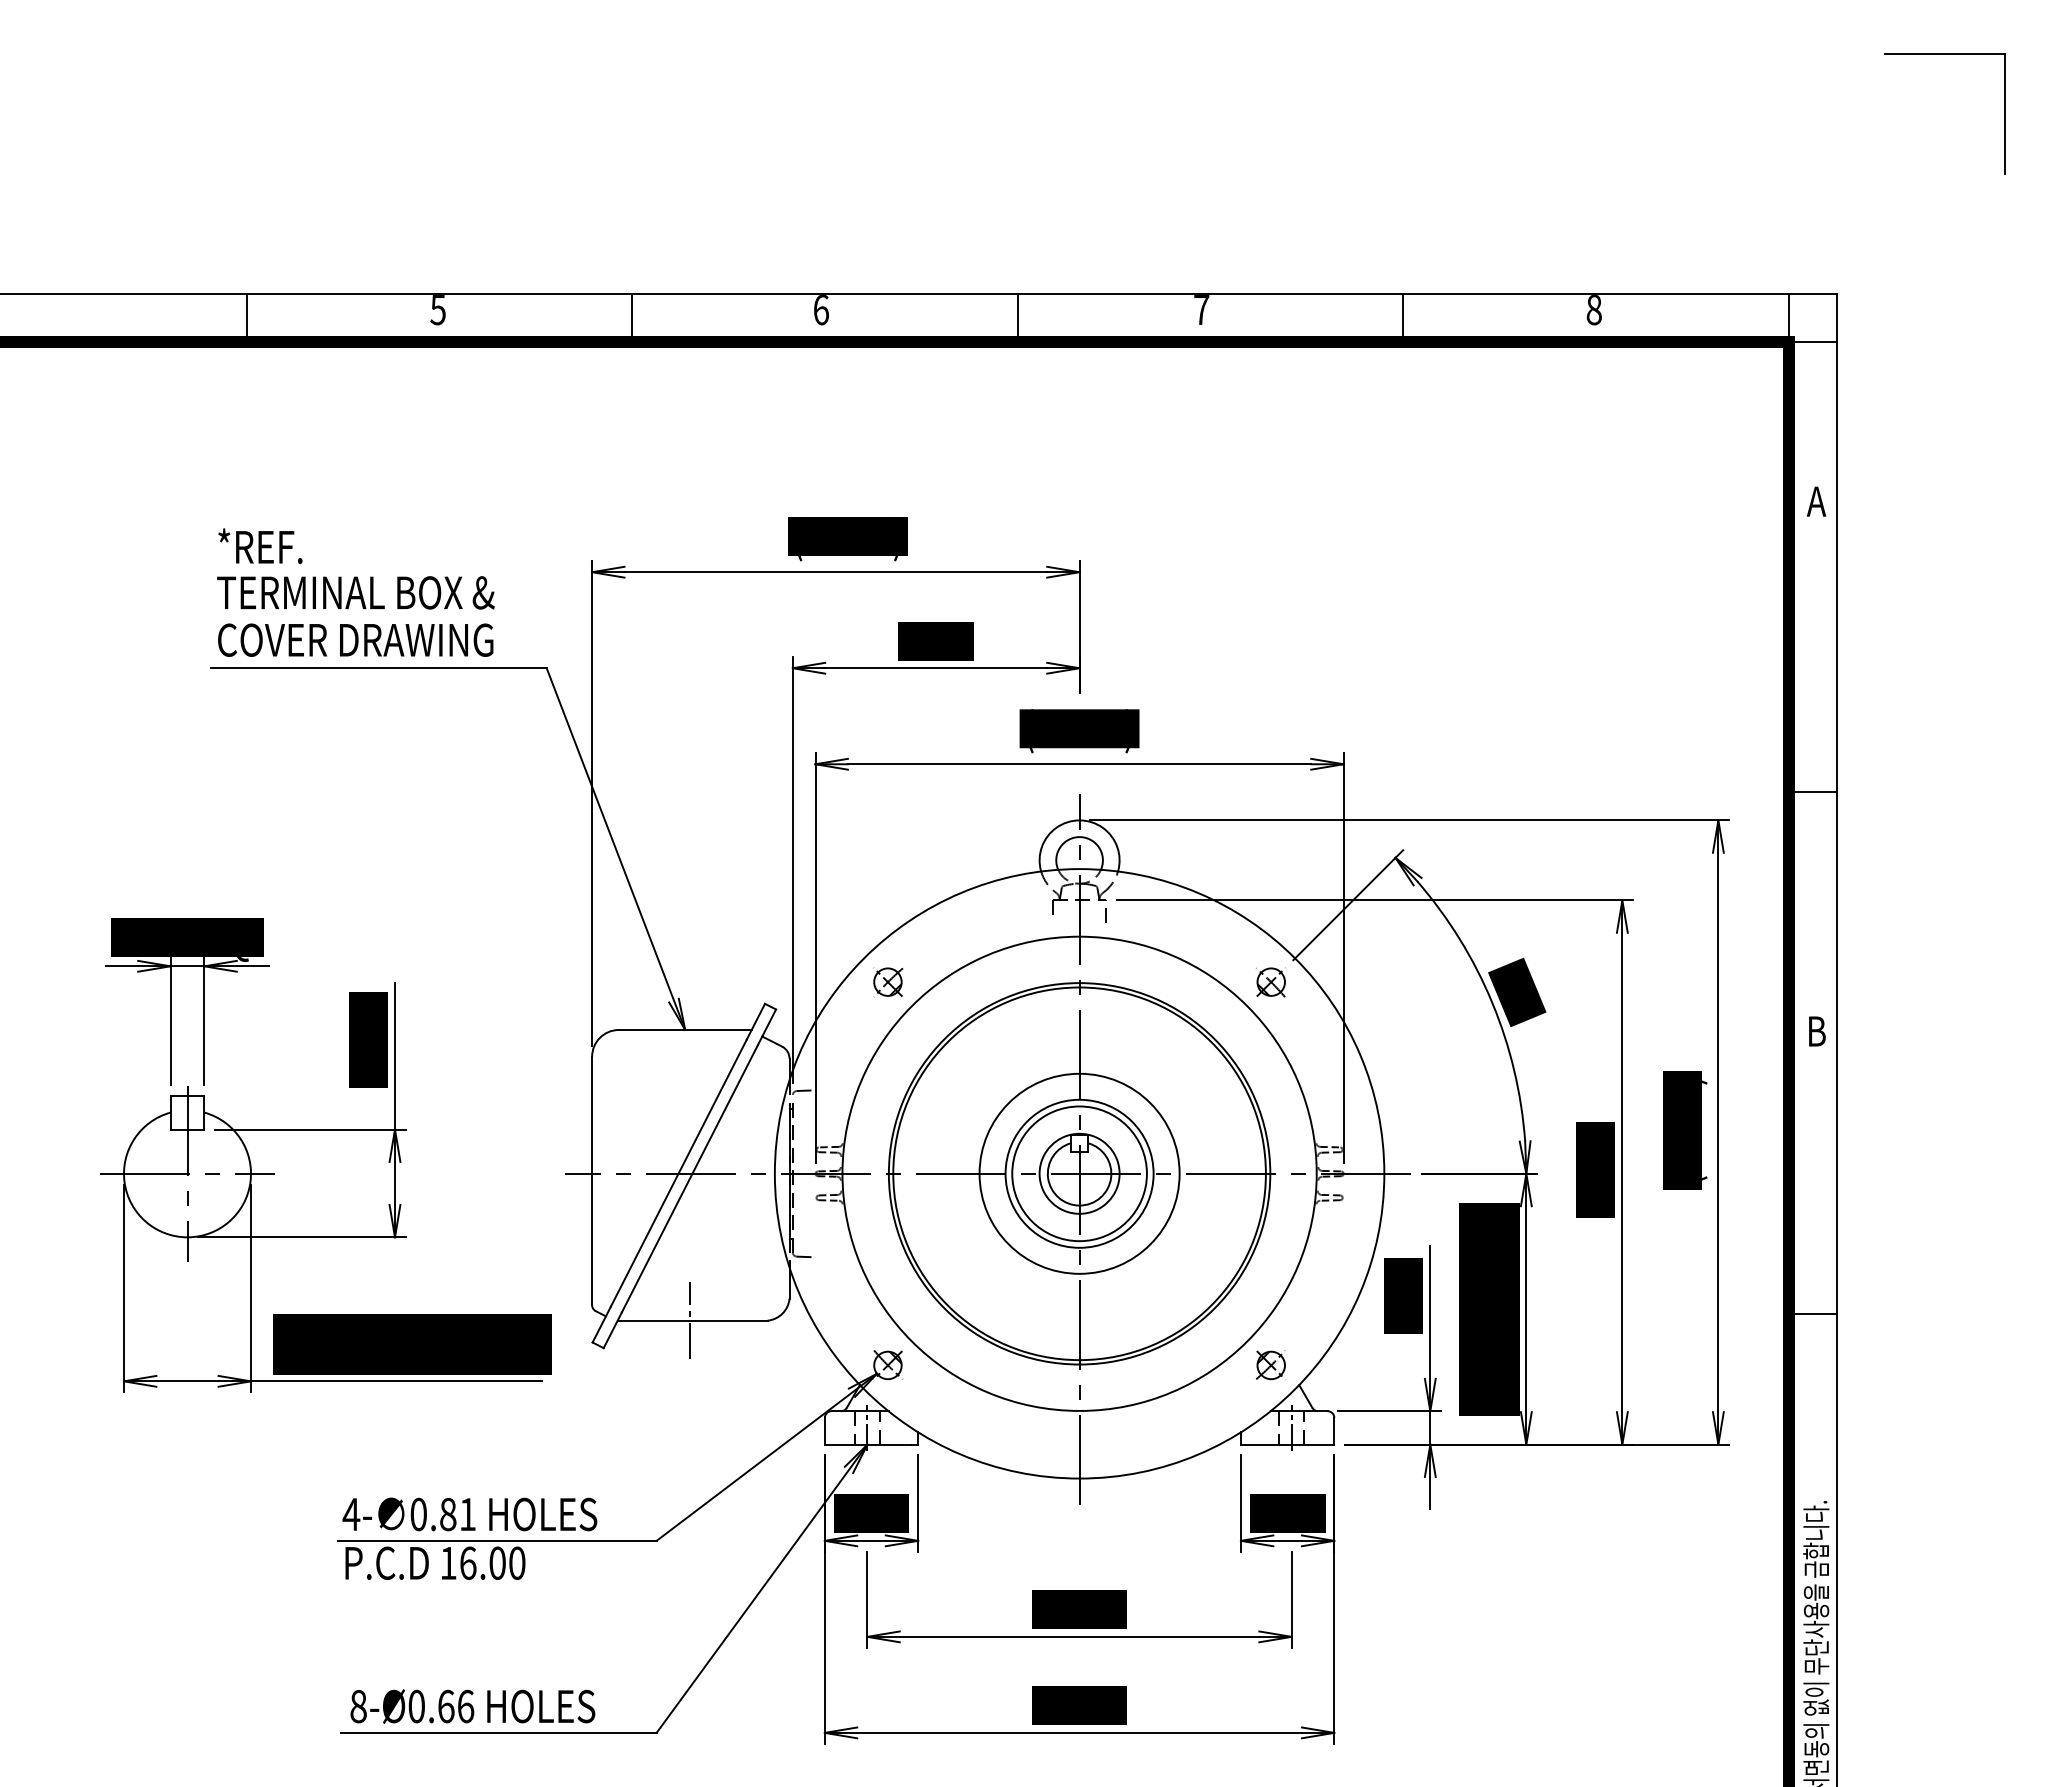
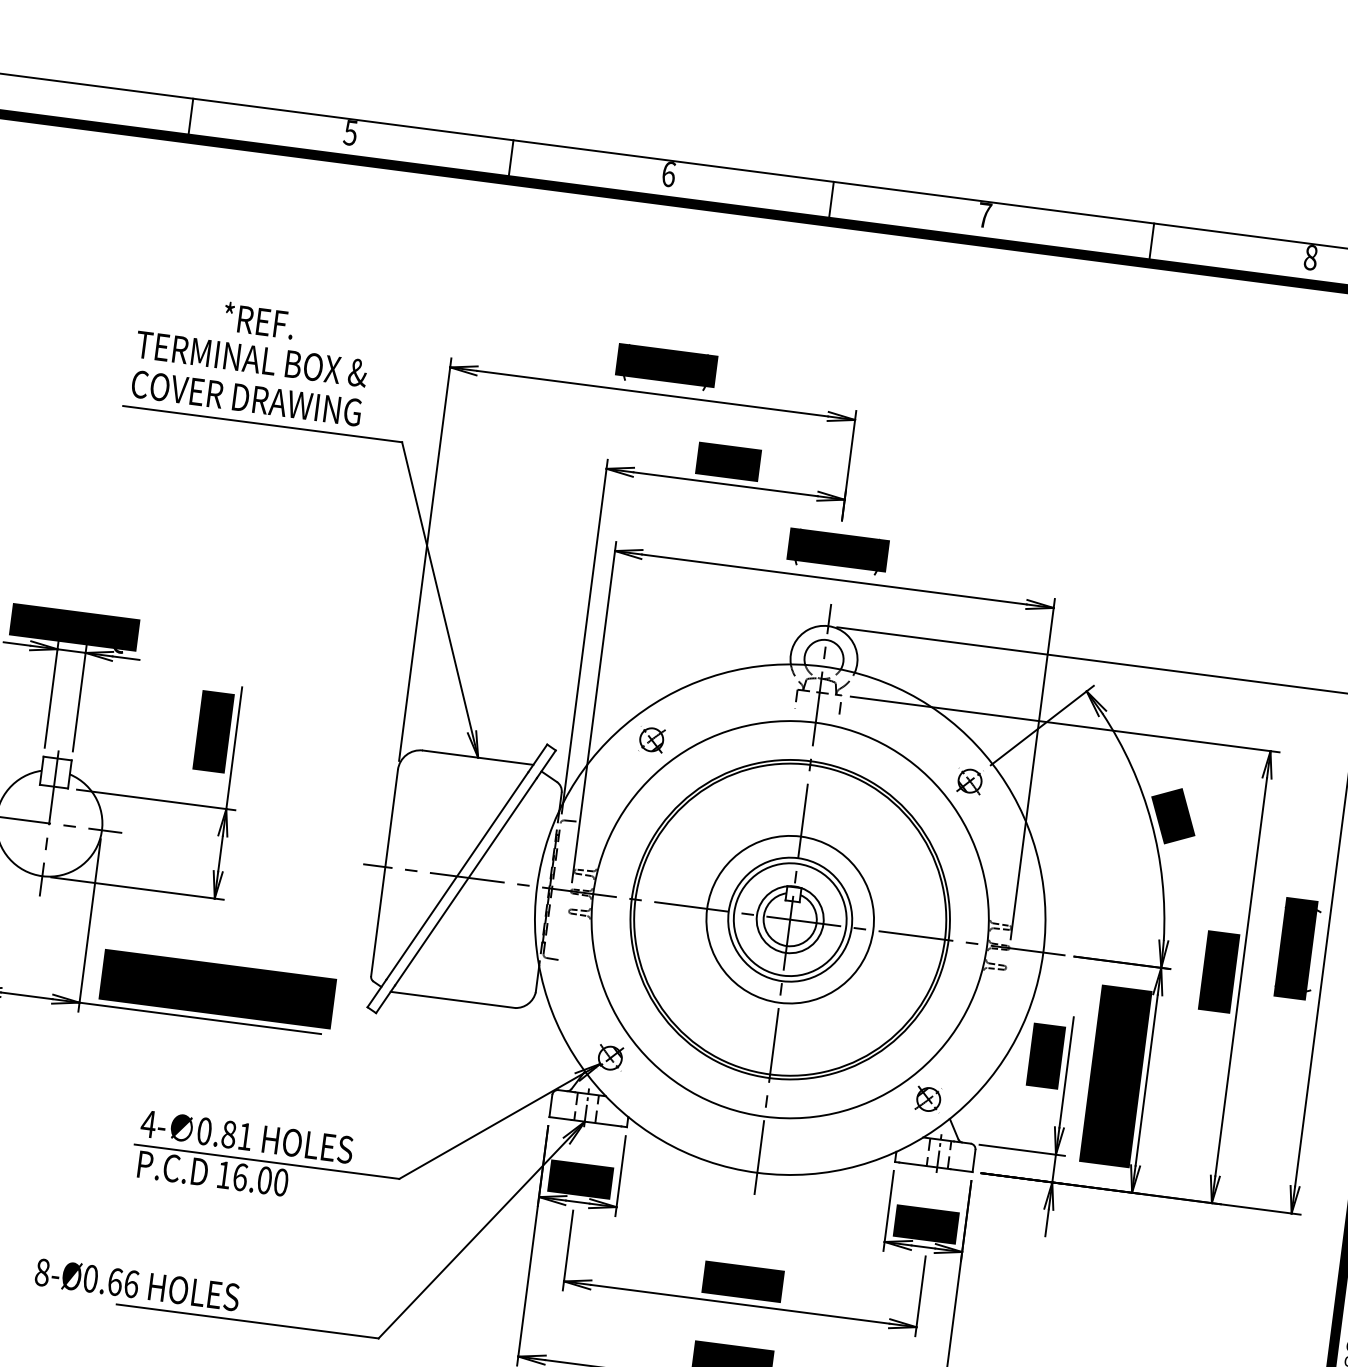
text: (260, 545) -> (259, 320), moved
line: (689, 1320) -> (450, 999), removed
text: (472, 1706) -> (137, 1284), moved

